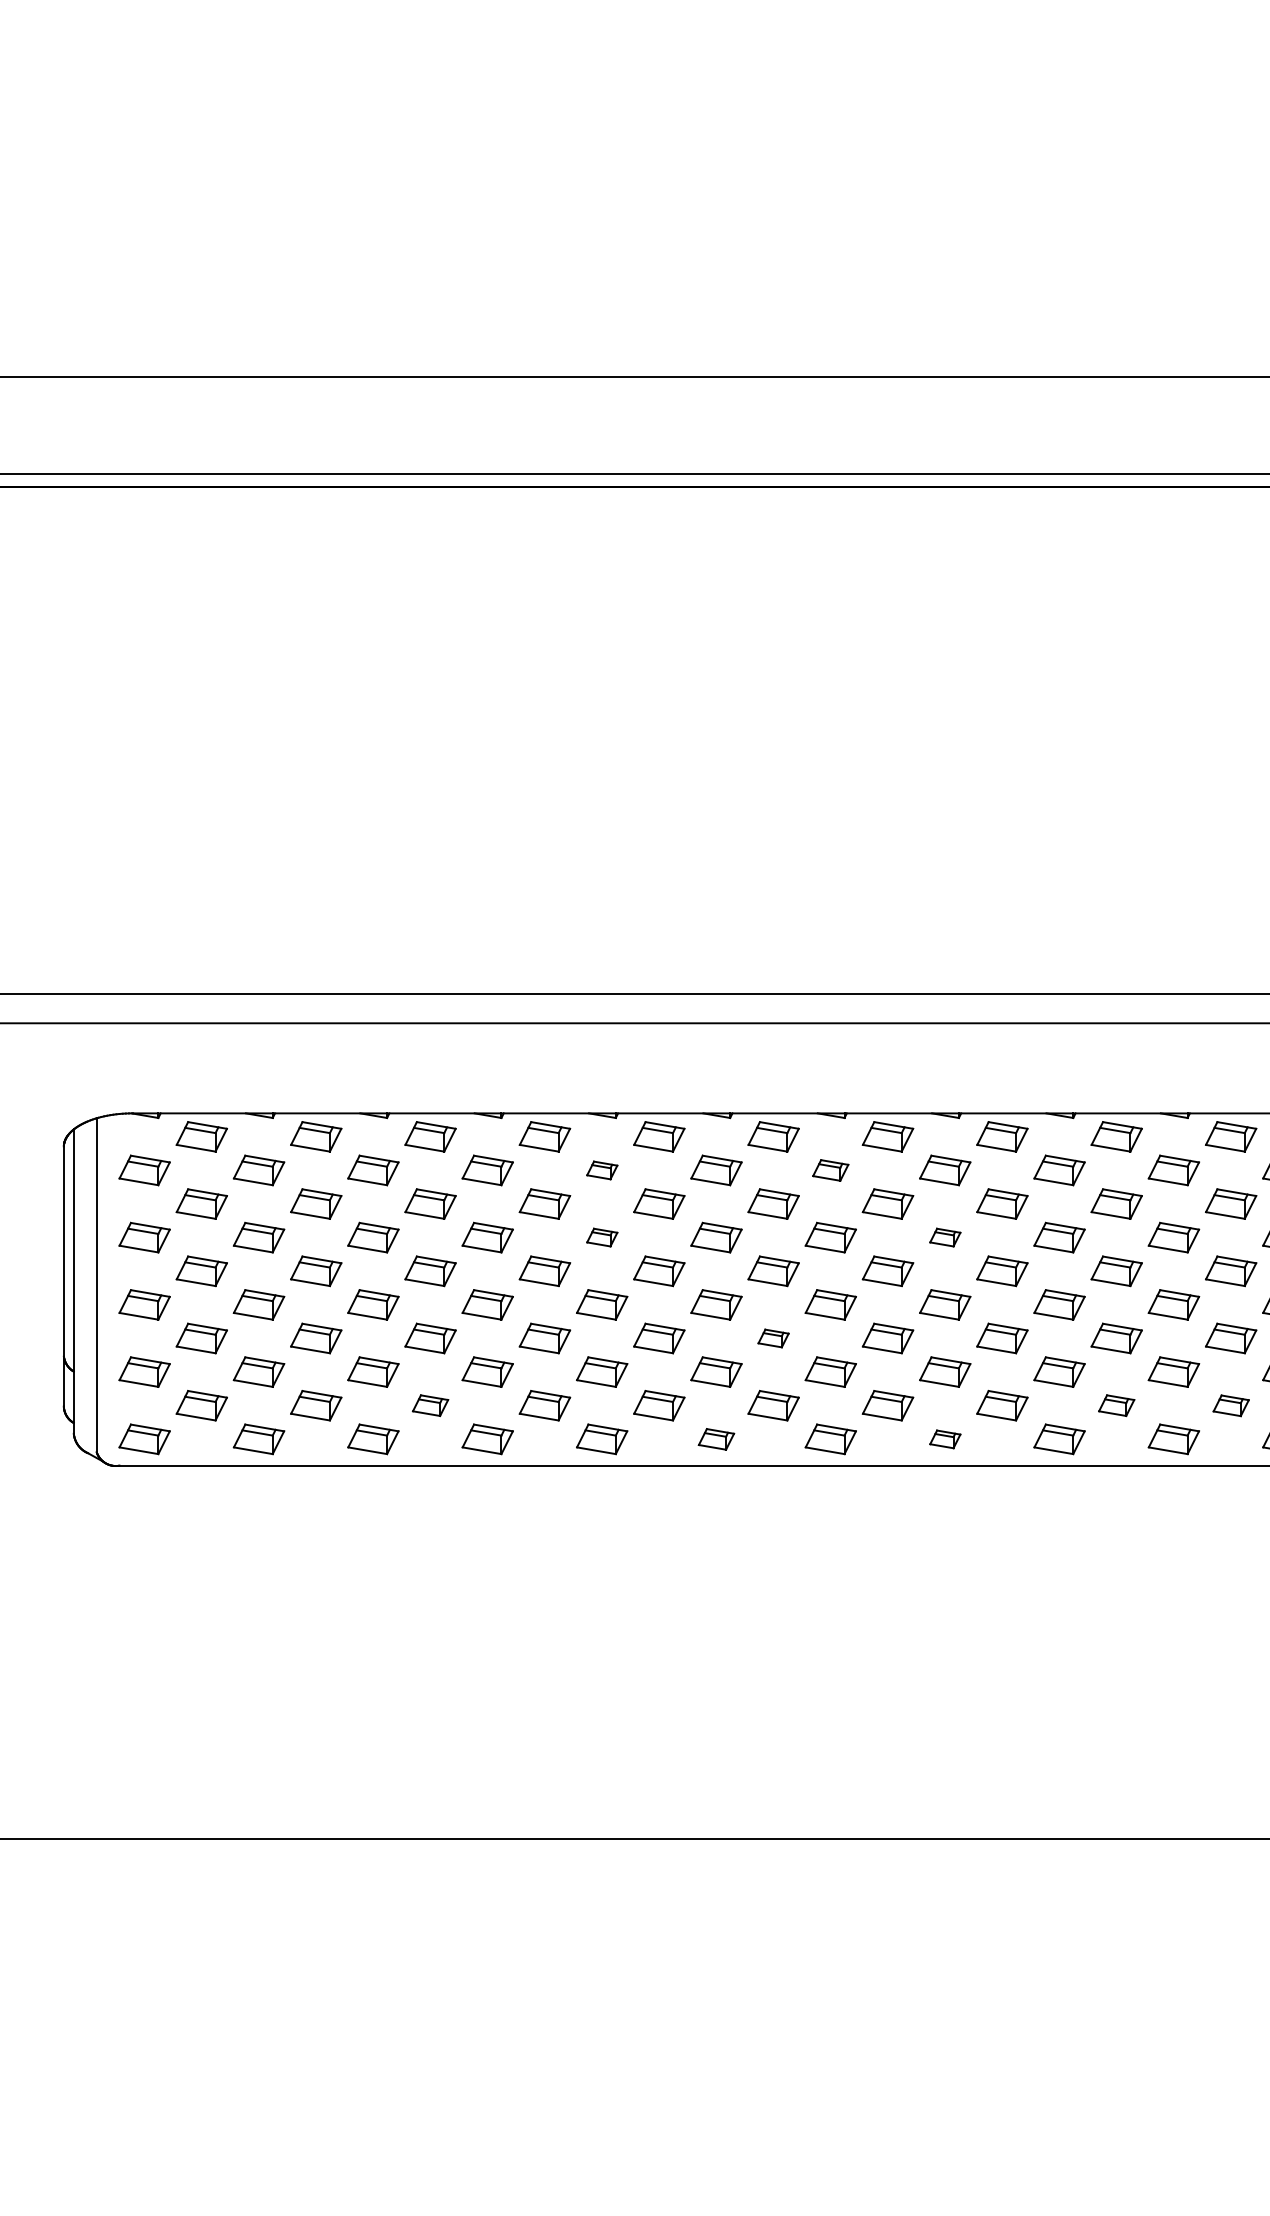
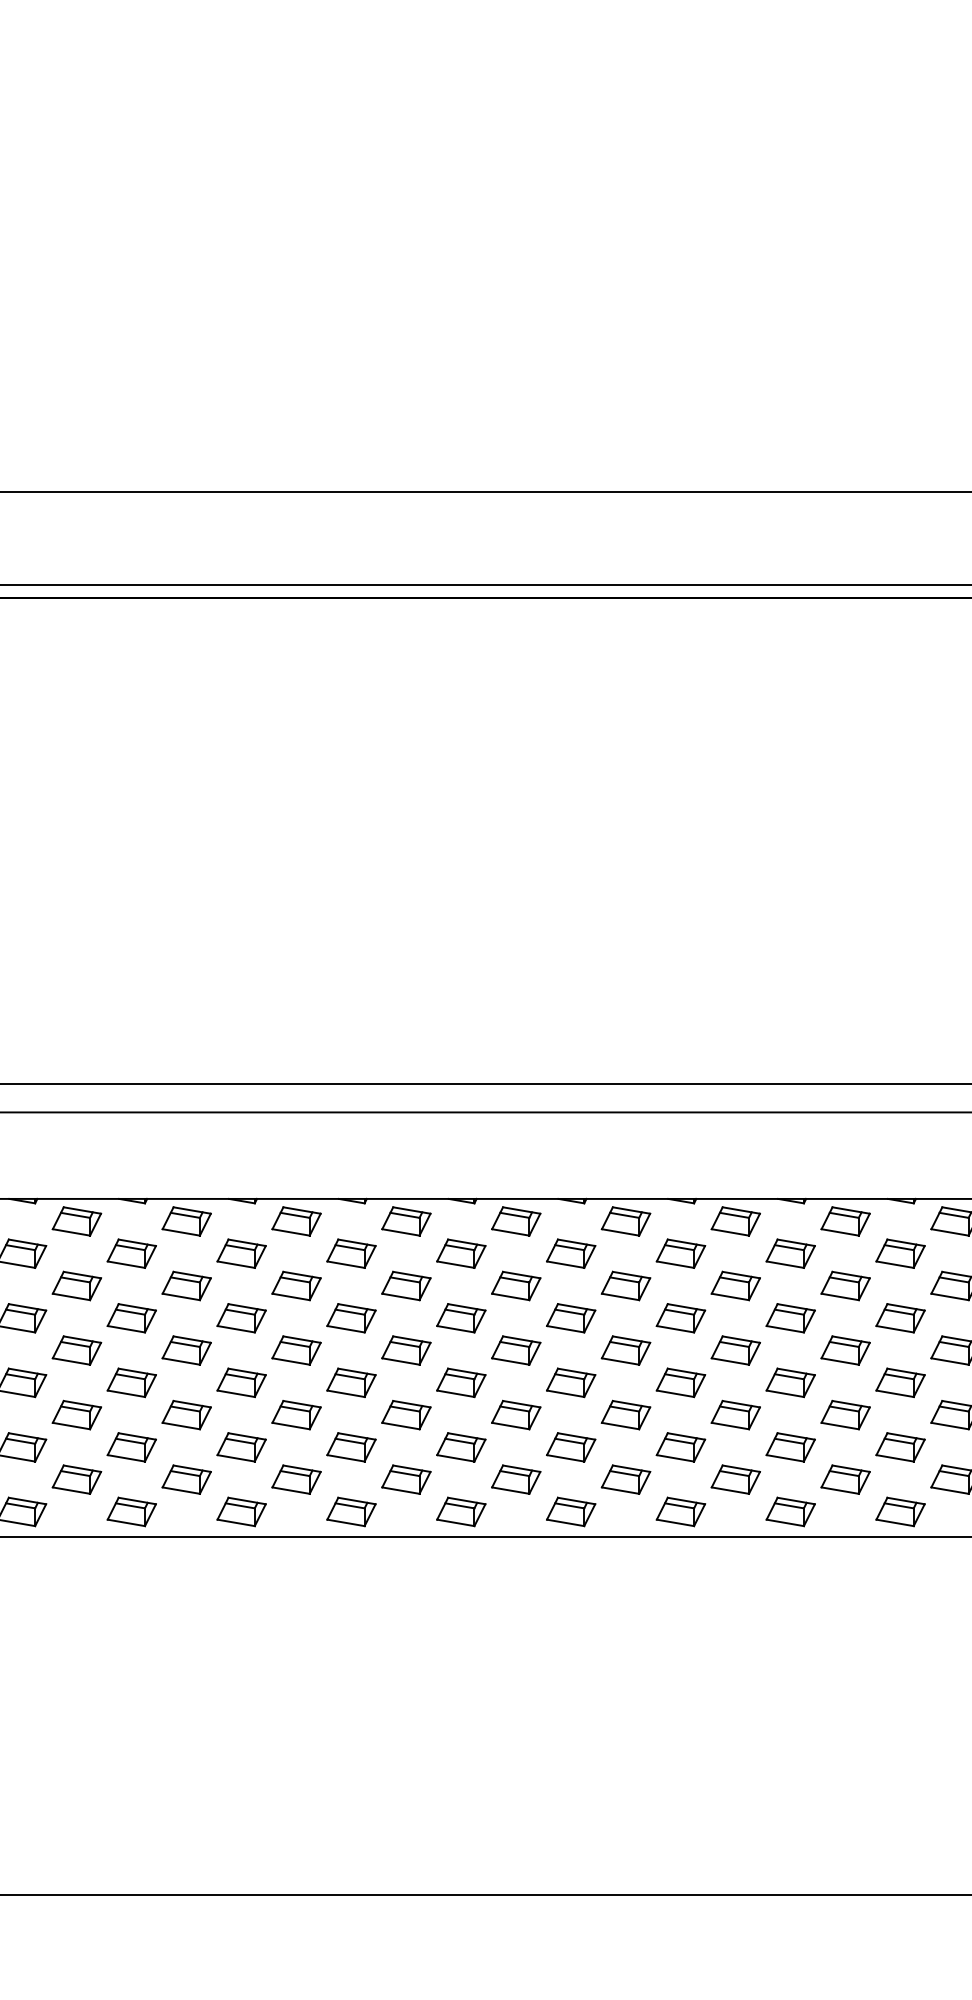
part: (602, 1170) -> (242, 1253), size x1.67
part: (830, 1170) -> (460, 1253), size x1.43
part: (602, 1237) -> (242, 1318), size x1.67
part: (945, 1237) -> (571, 1318), size x1.67
part: (773, 1338) -> (406, 1415), size x1.67
part: (430, 1405) -> (76, 1479), size x1.43
part: (1116, 1405) -> (735, 1479), size x1.43
part: (1231, 1405) -> (846, 1479), size x1.43
part: (716, 1439) -> (351, 1512), size x1.43
part: (945, 1439) -> (571, 1512), size x1.67

